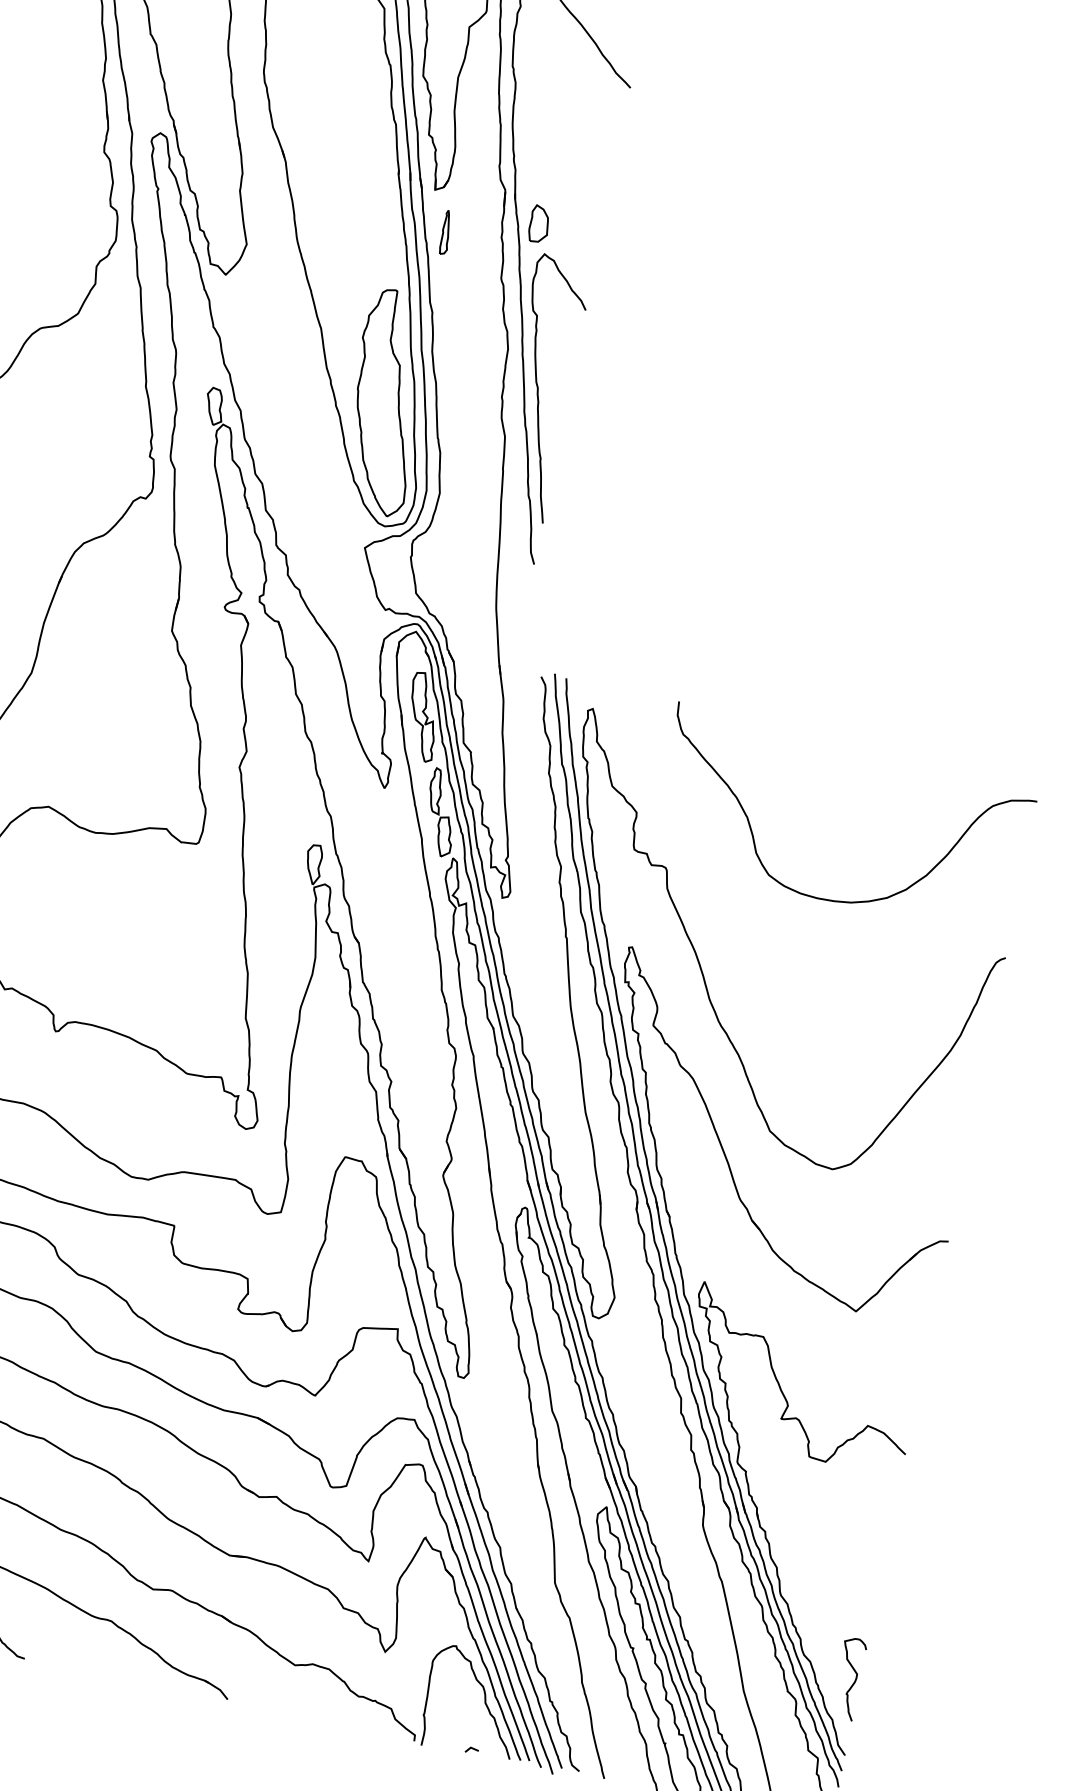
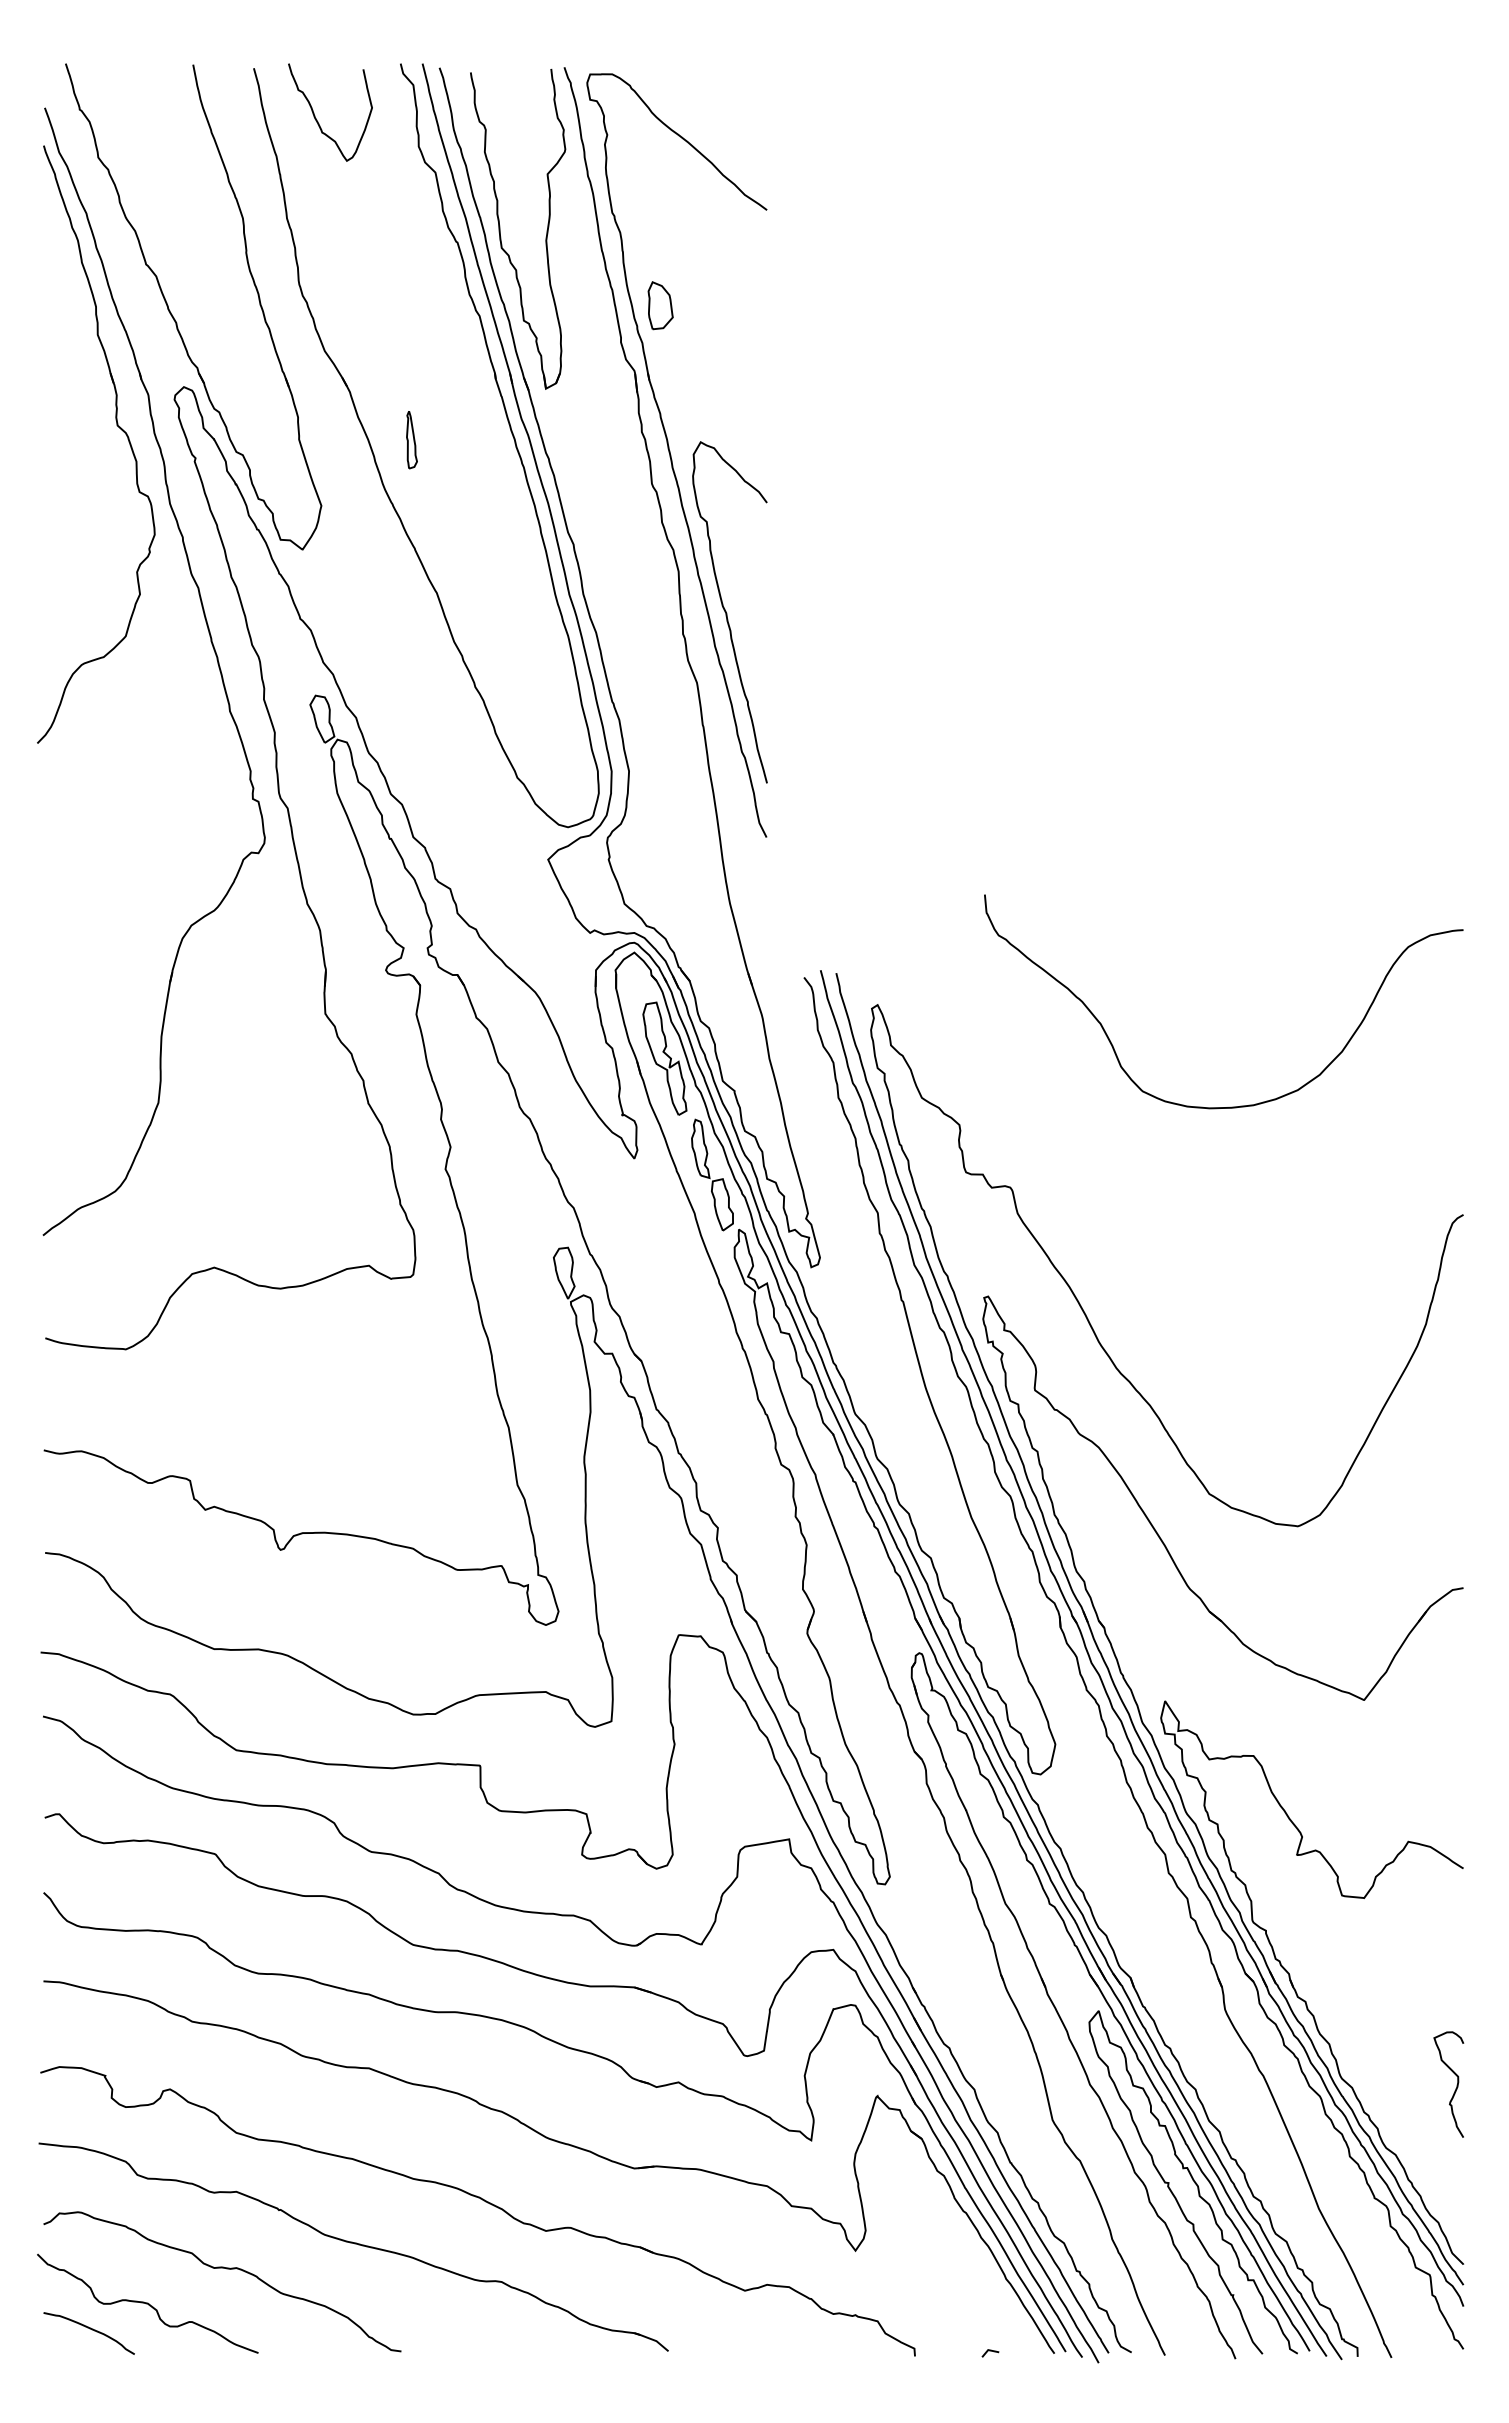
part: (539, 224) -> (660, 305), moved
part: (446, 232) -> (411, 440), moved
part: (386, 402) -> (538, 669), removed
curve: (833, 900) -> (1230, 1106), moved
curve: (854, 1680) -> (1456, 2085), moved
curve: (484, 1700) -> (993, 2287), removed

